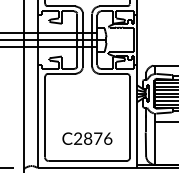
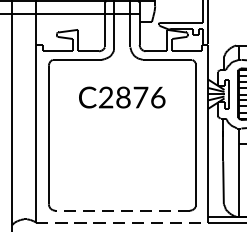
text: (87, 138) -> (122, 97), moved
line: (87, 161) -> (122, 211), solid -> dashed
line: (87, 167) -> (122, 221), solid -> dashed

